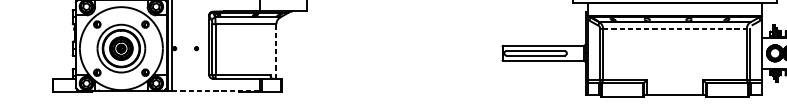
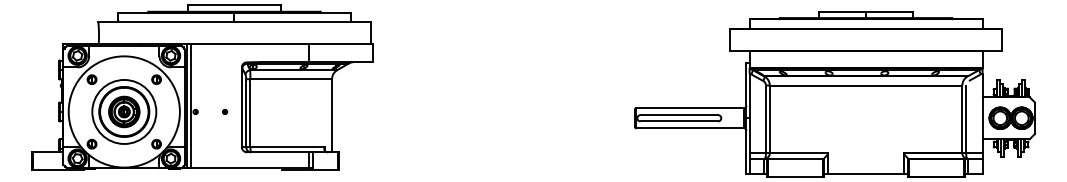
line: (675, 28) -> (866, 85), dashed -> solid
line: (276, 51) -> (332, 115), dashed -> solid
line: (215, 90) -> (250, 168), dashed -> solid

